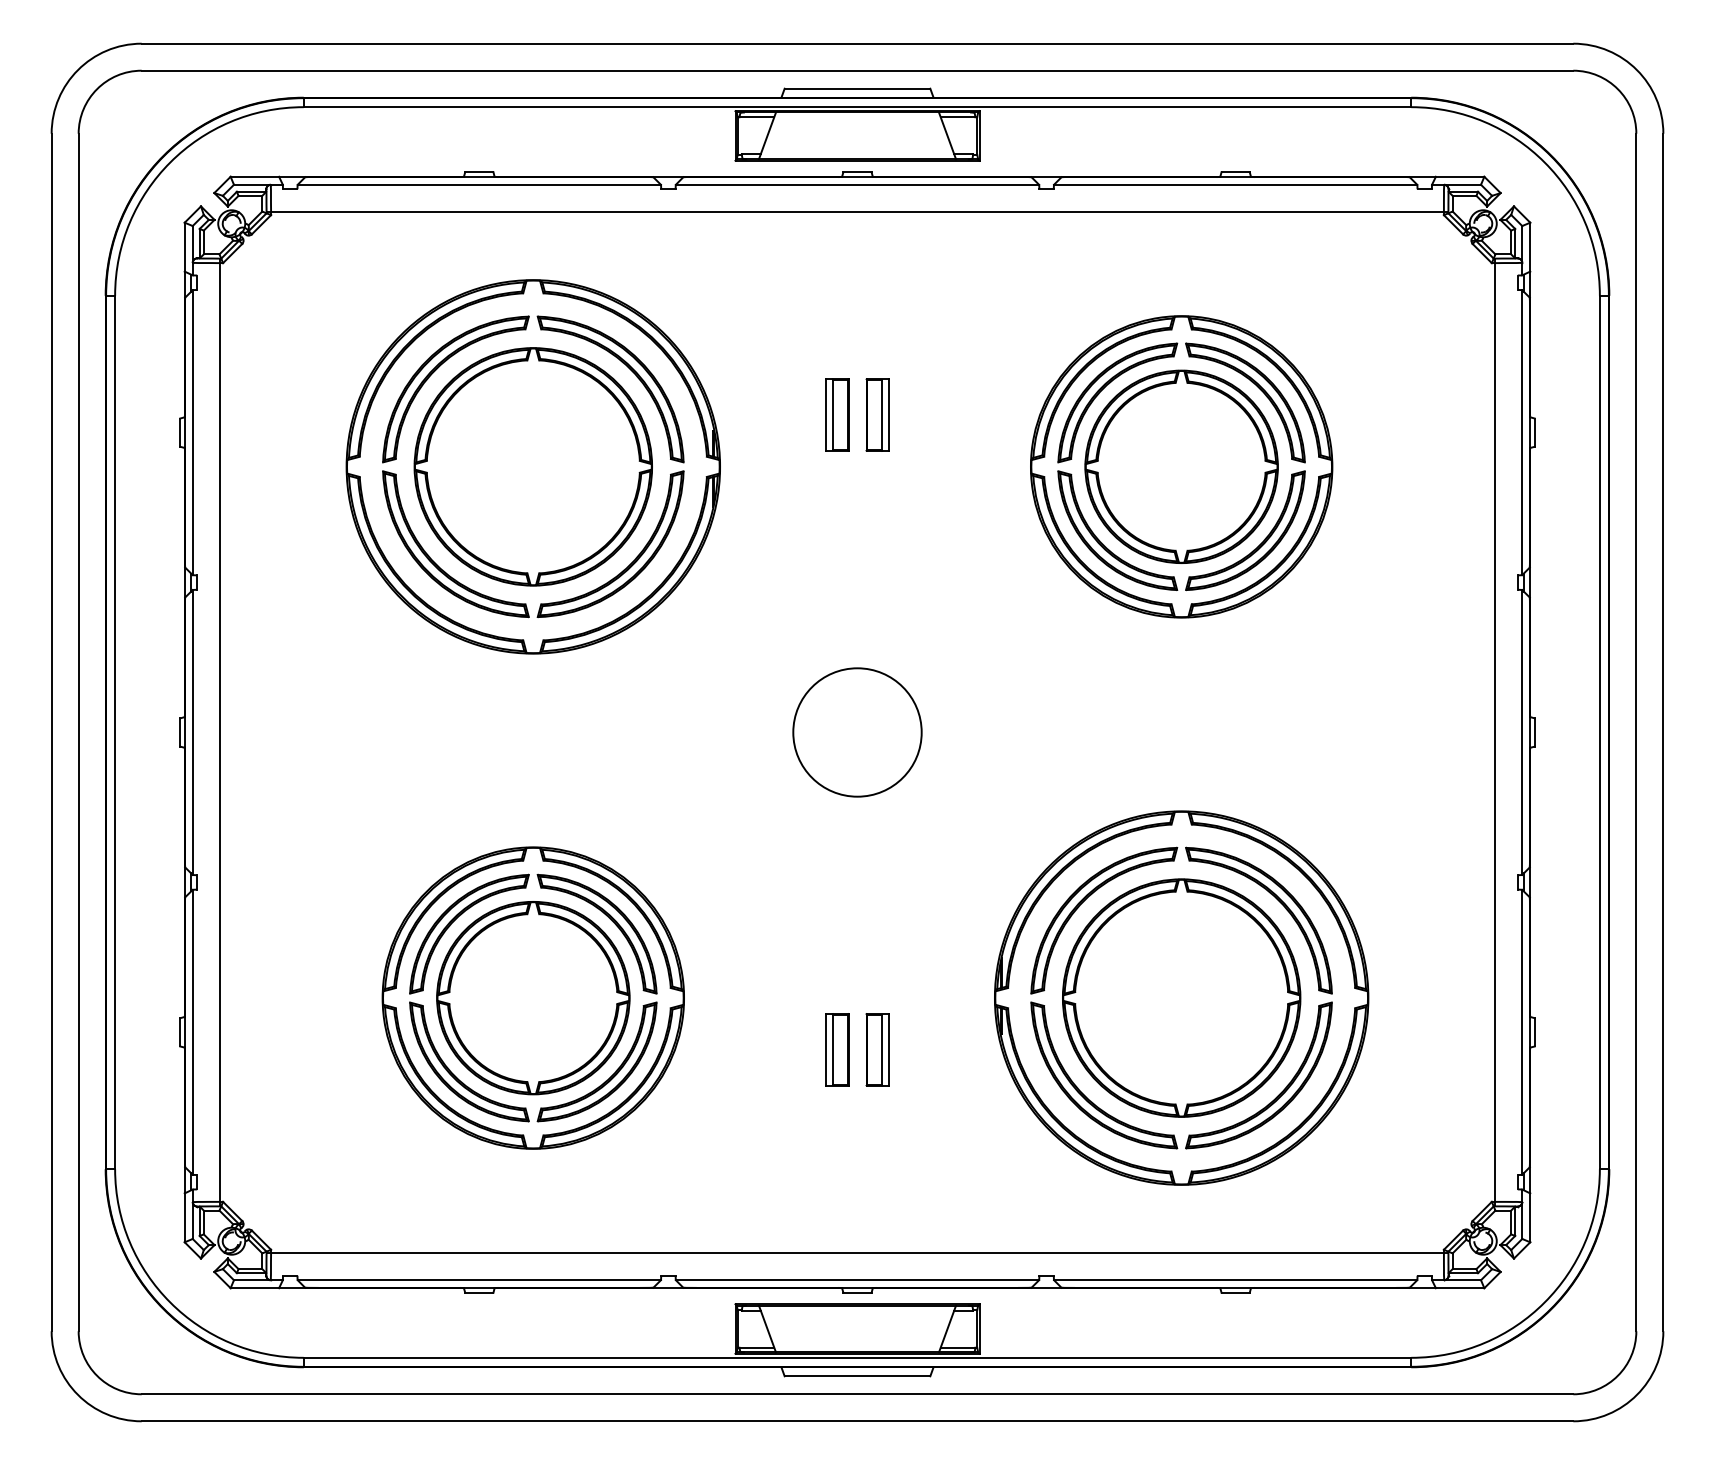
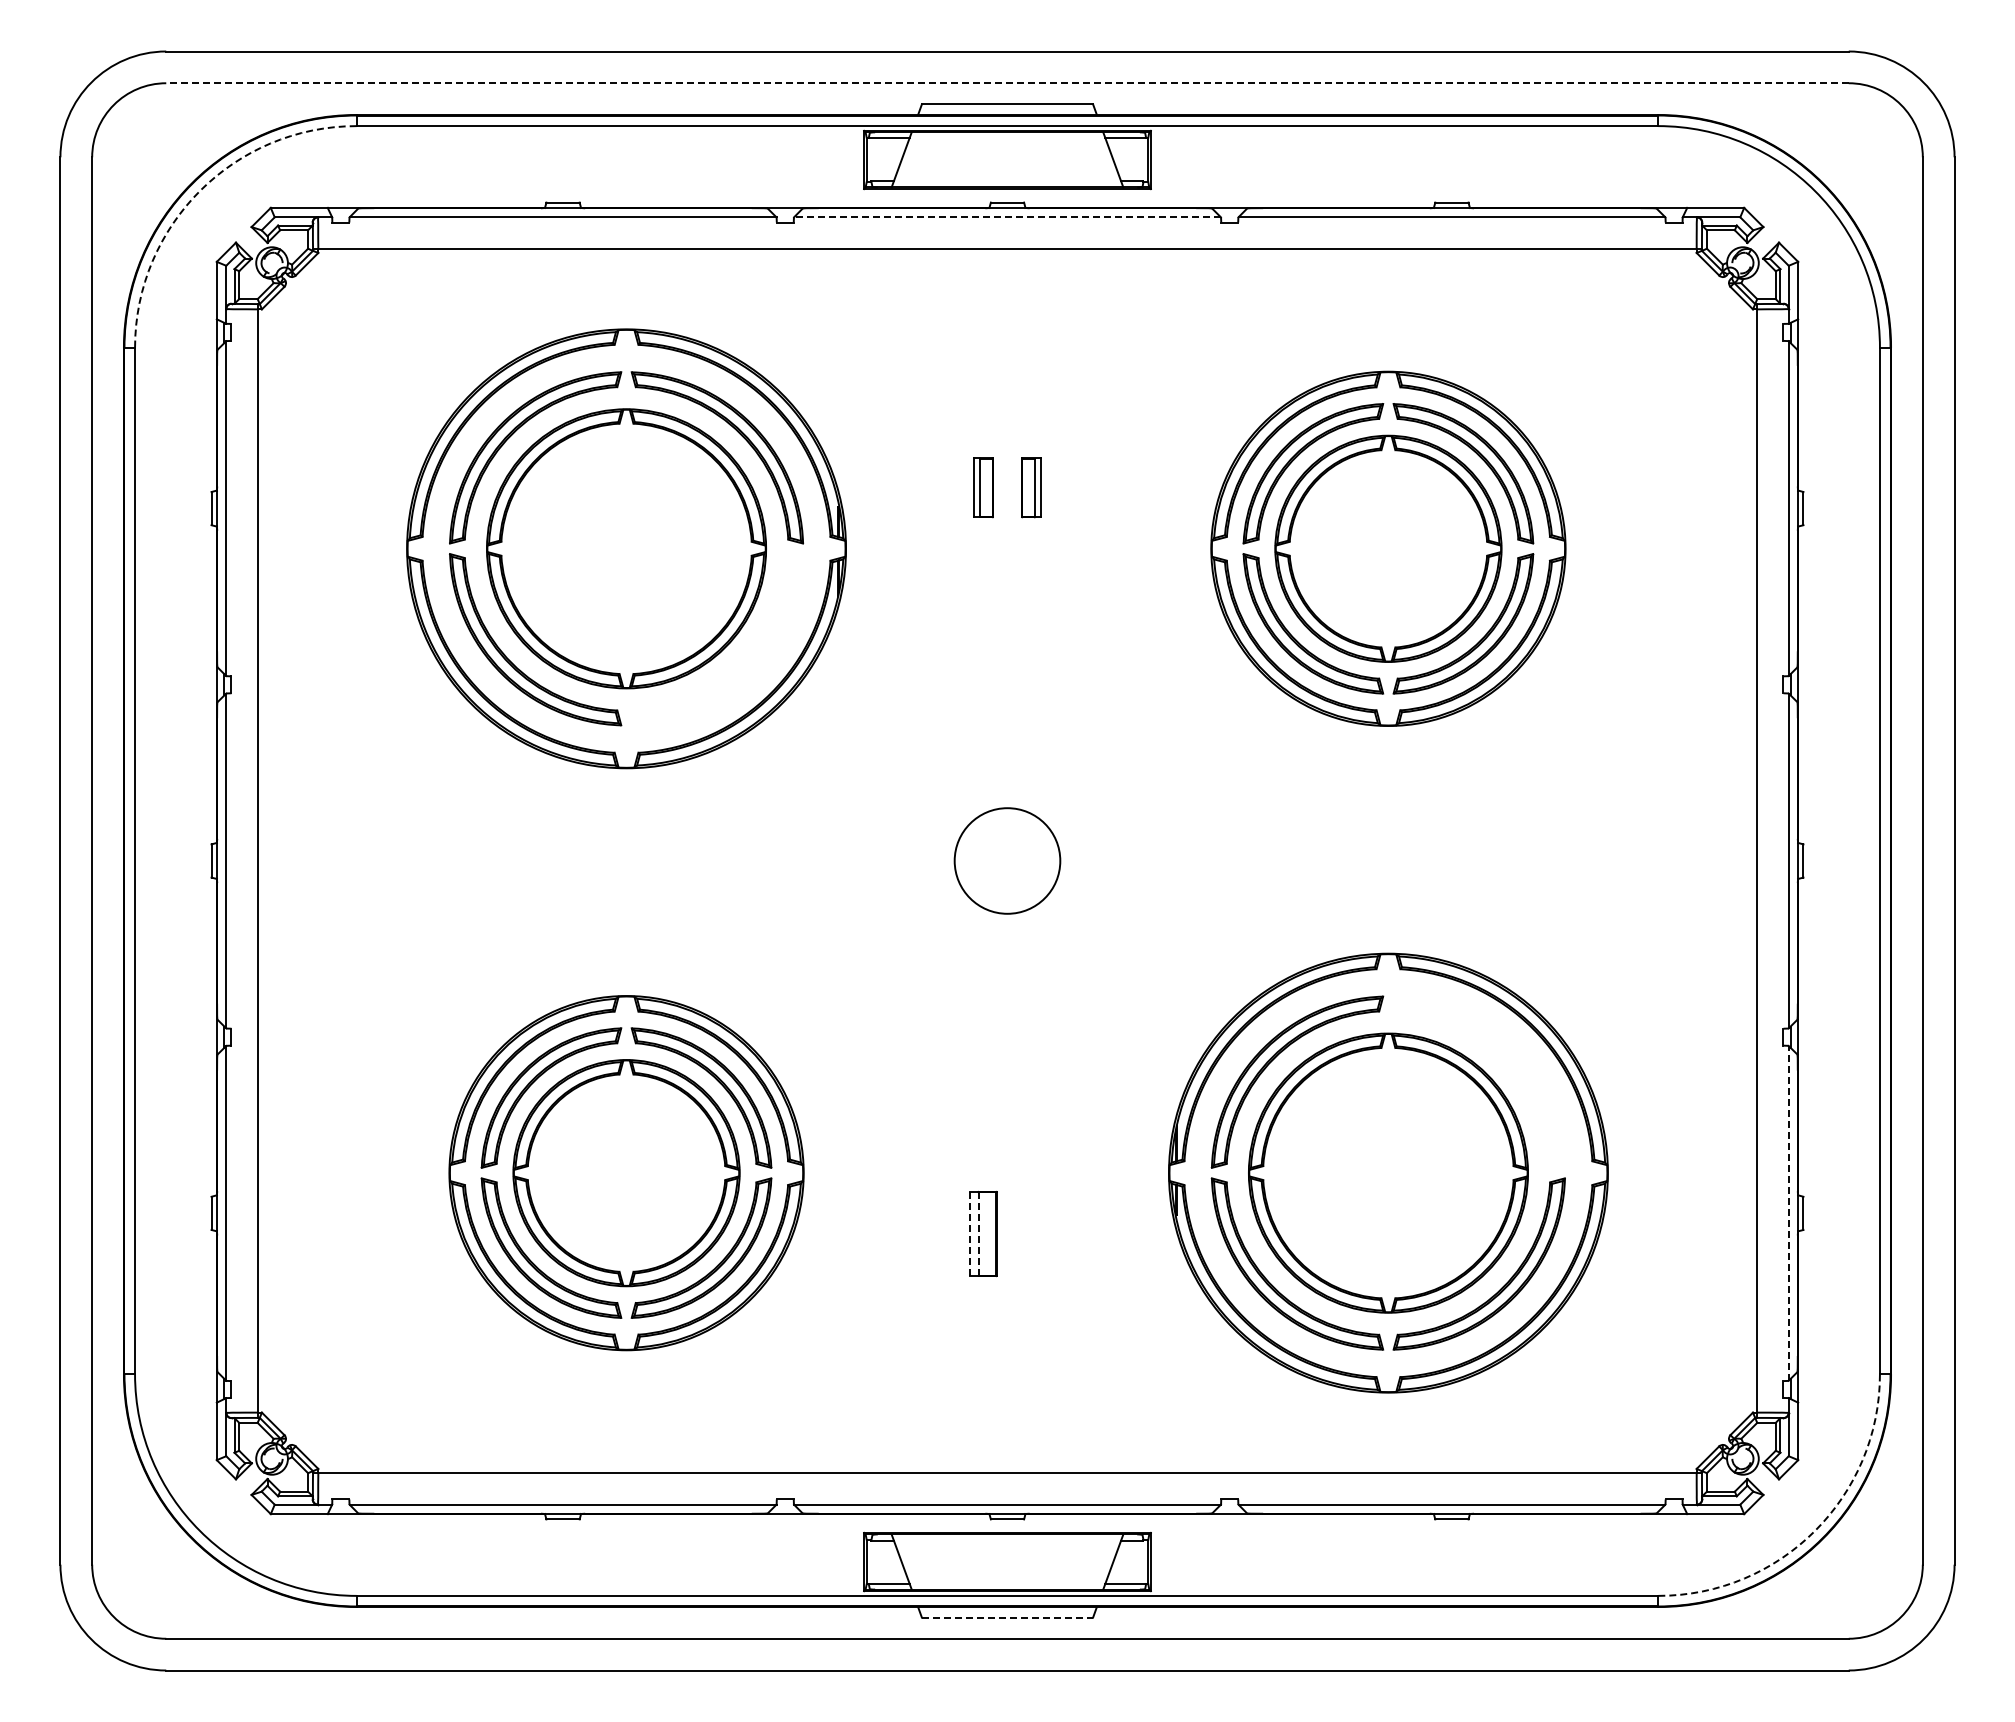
line: (857, 70) -> (1007, 83), solid -> dashed
arc: (169, 162) -> (199, 191), solid -> dashed
line: (857, 184) -> (1007, 217), solid -> dashed
part: (837, 414) -> (983, 487), size x0.7
part: (877, 414) -> (1031, 487), size x0.7
part: (630, 563) -> (740, 662), removed
circle: (857, 732) -> (1007, 860), size x0.7
part: (1277, 900) -> (1501, 1058), removed
line: (1522, 1031) -> (1788, 1212), solid -> dashed
line: (826, 1049) -> (970, 1233), solid -> dashed
part: (877, 1049) -> (1031, 1233), removed
line: (832, 1050) -> (978, 1234), solid -> dashed
arc: (1545, 1302) -> (1815, 1530), solid -> dashed
line: (857, 1376) -> (1007, 1617), solid -> dashed

